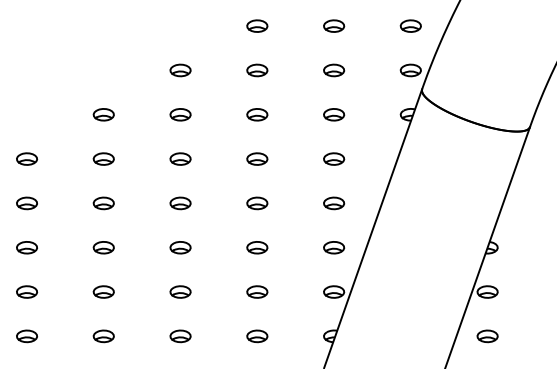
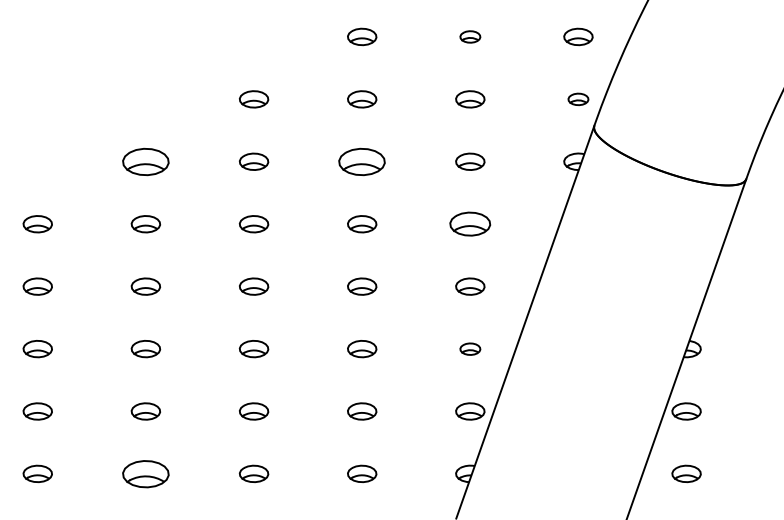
part: (334, 25) -> (470, 36), size x0.7
part: (410, 70) -> (578, 99), size x0.7
part: (103, 114) -> (145, 161), size x1.6
part: (257, 114) -> (362, 161), size x1.6
part: (334, 159) -> (470, 224), size x1.4
part: (334, 248) -> (470, 349), size x0.7
part: (103, 336) -> (145, 473), size x1.6

